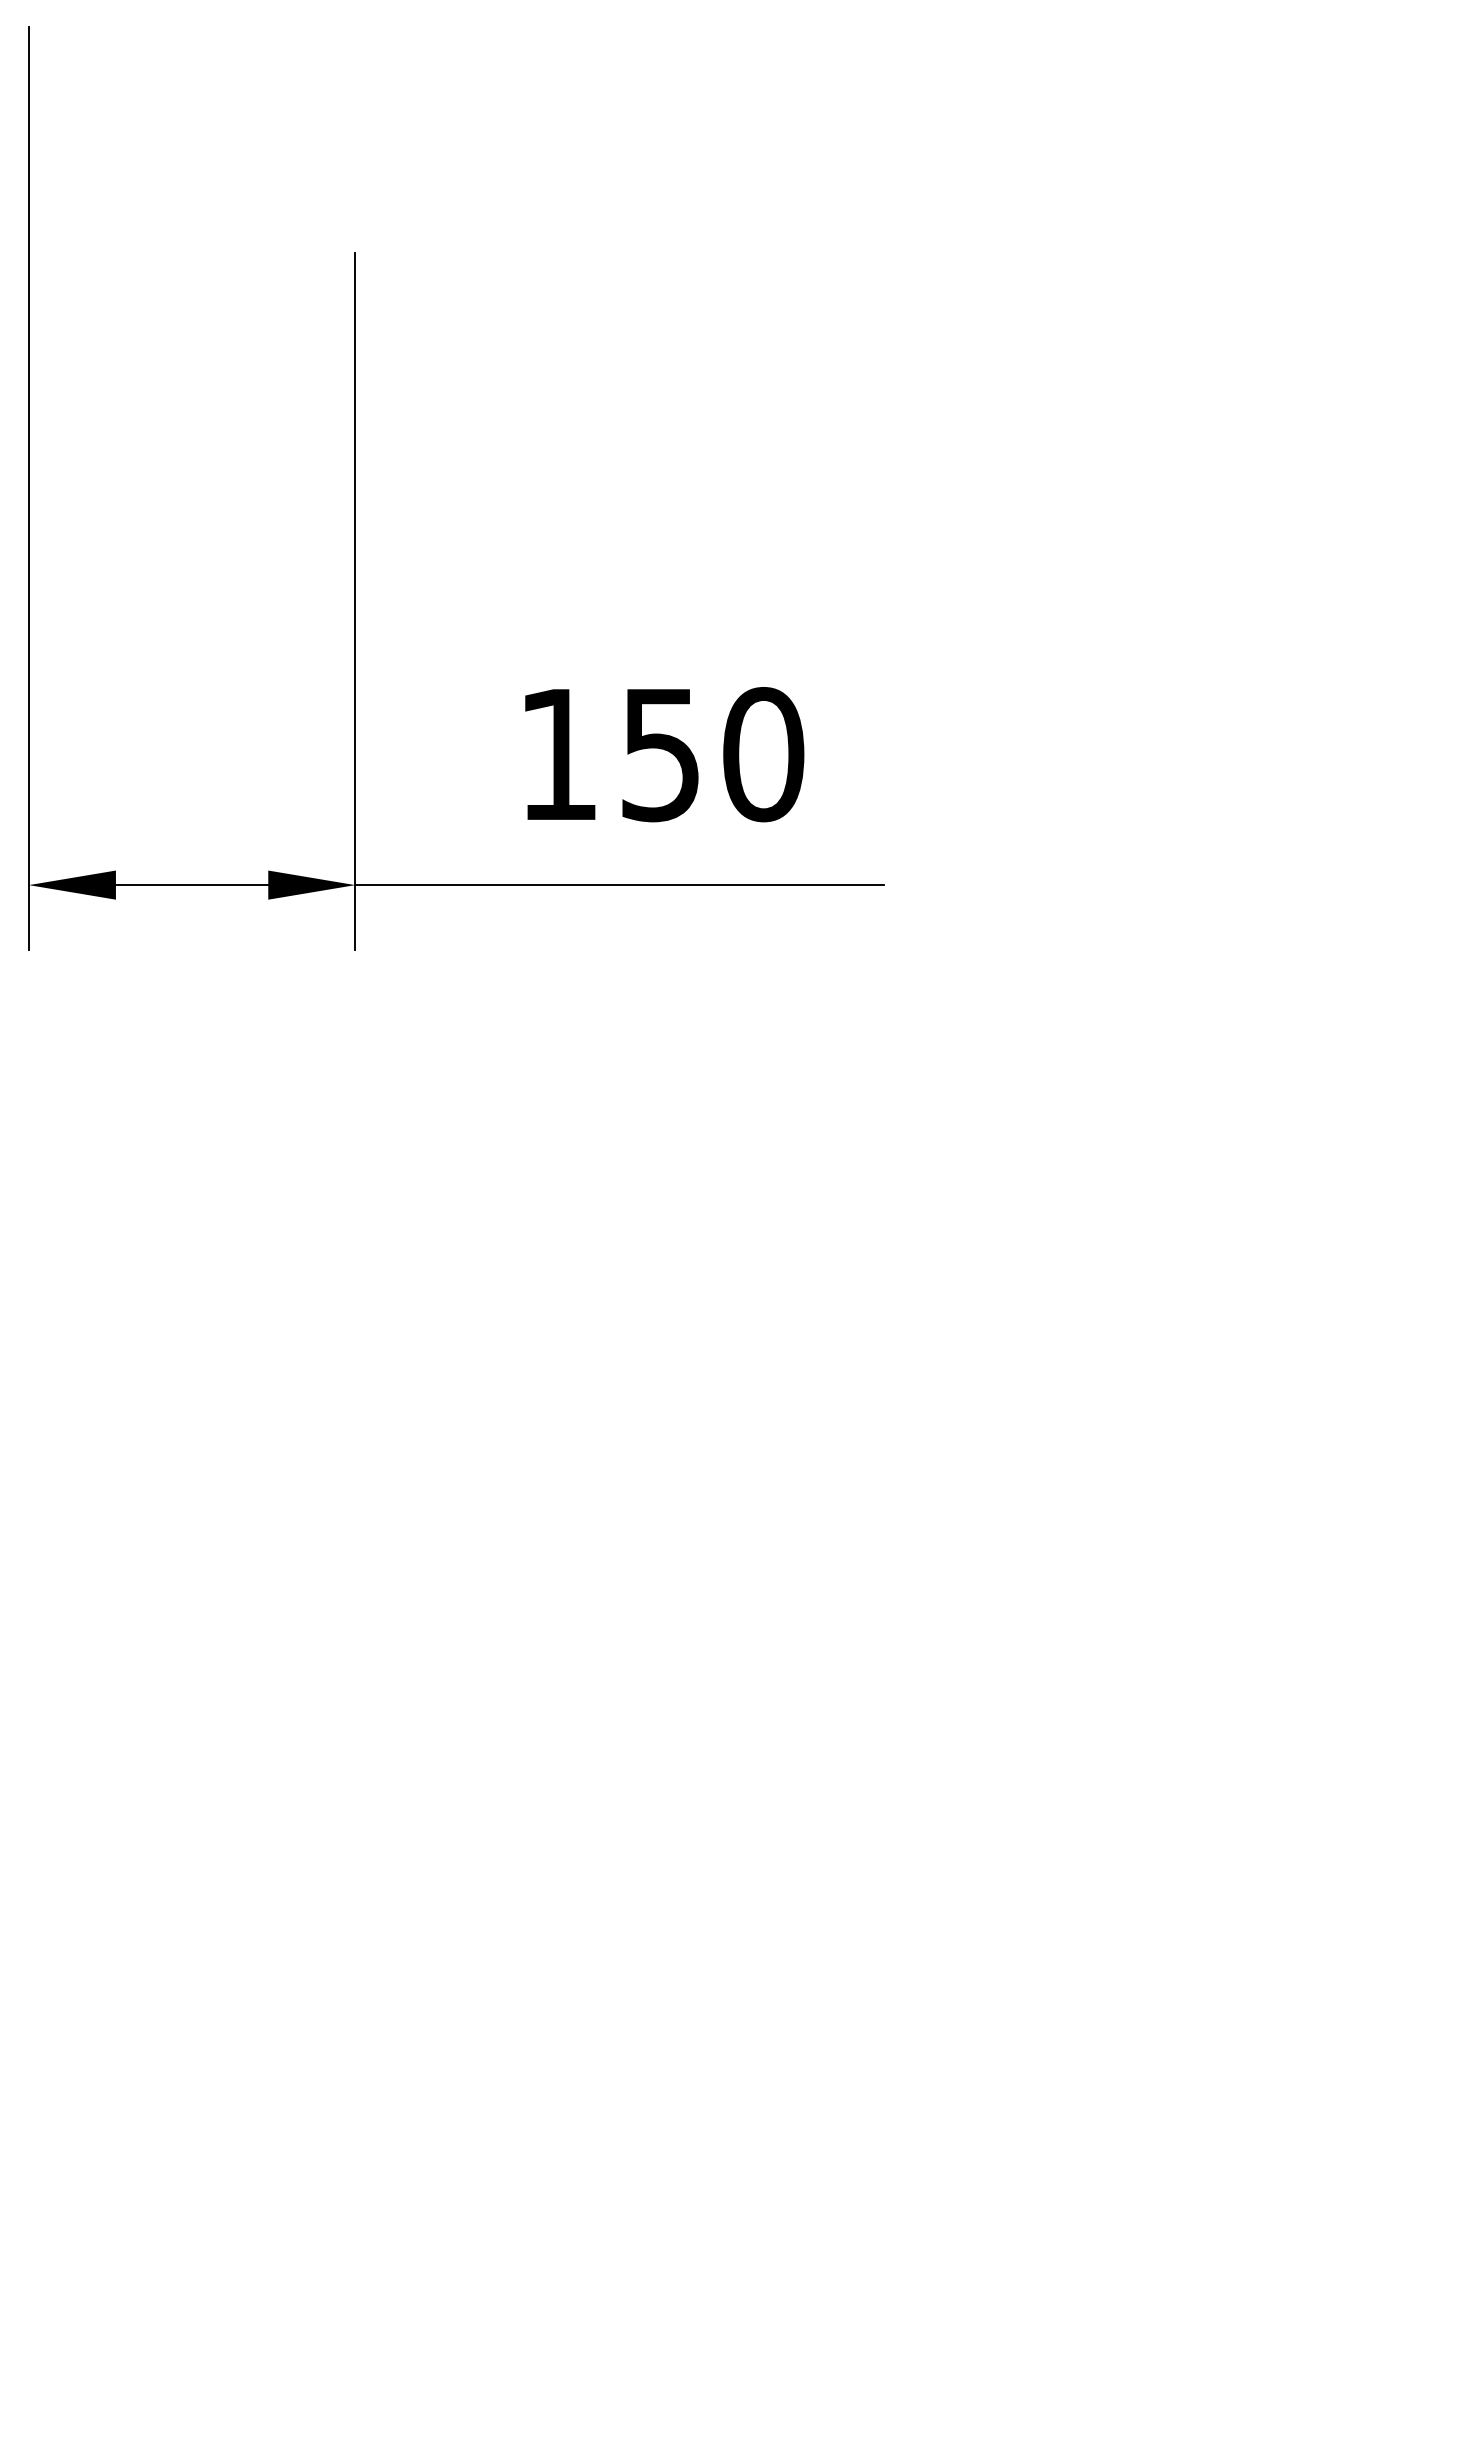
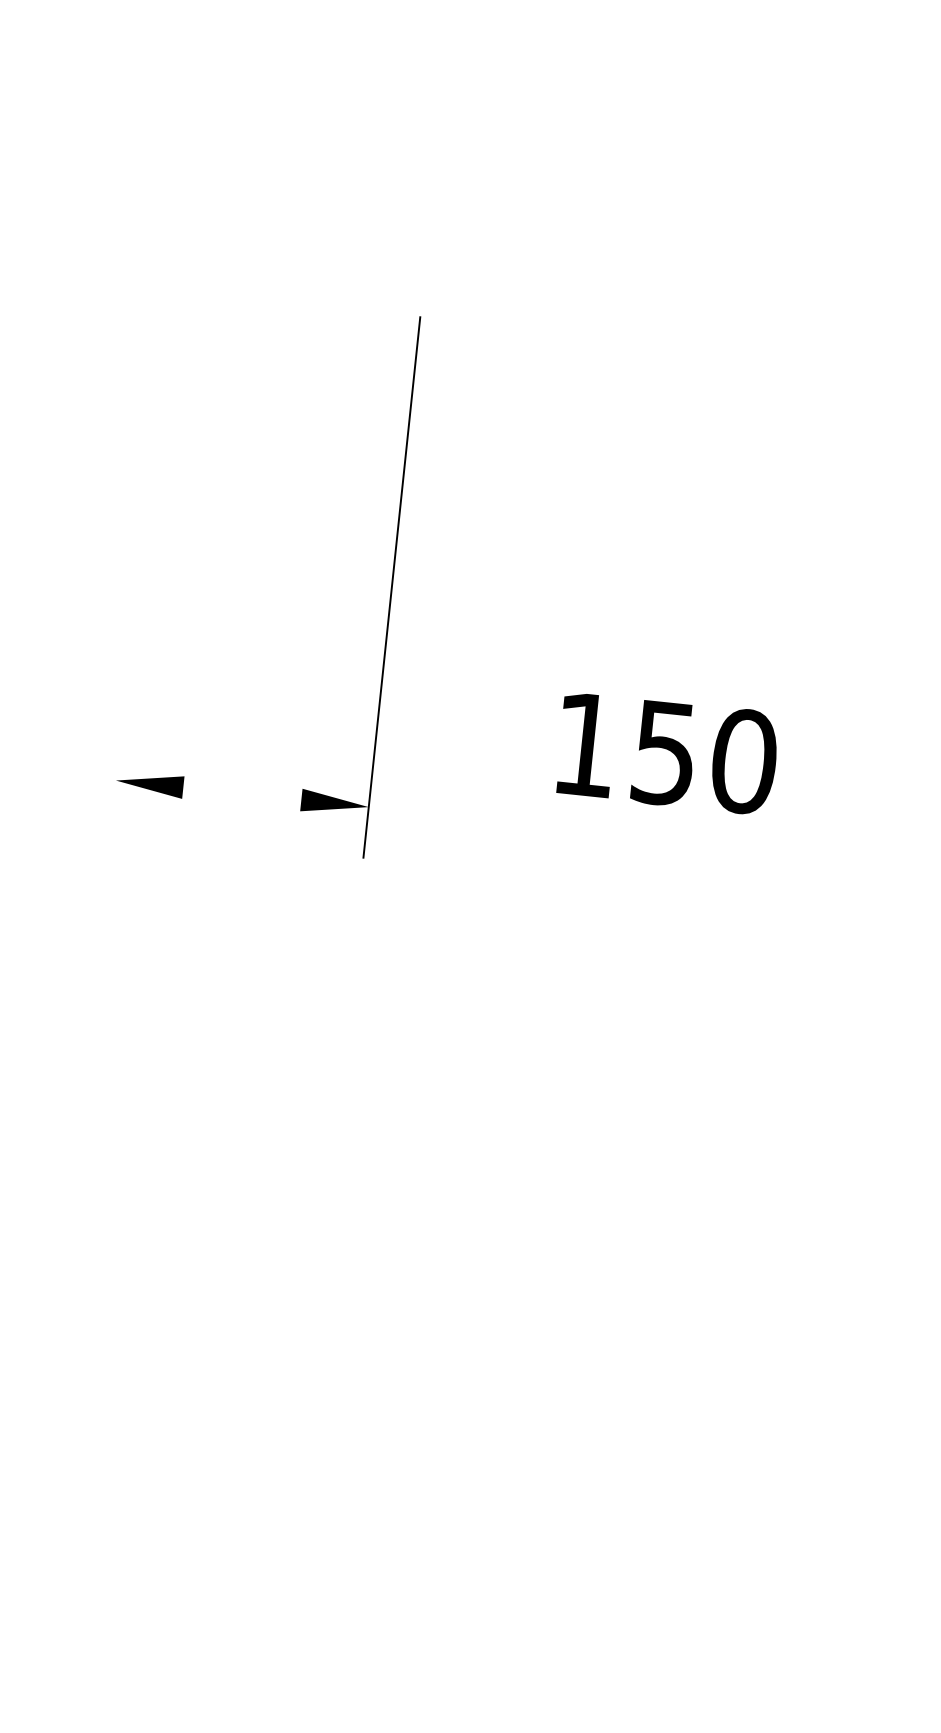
line: (28, 488) -> (147, 473), removed
text: (664, 754) -> (667, 753), moved
line: (191, 885) -> (241, 794), removed
line: (619, 885) -> (573, 828), removed

